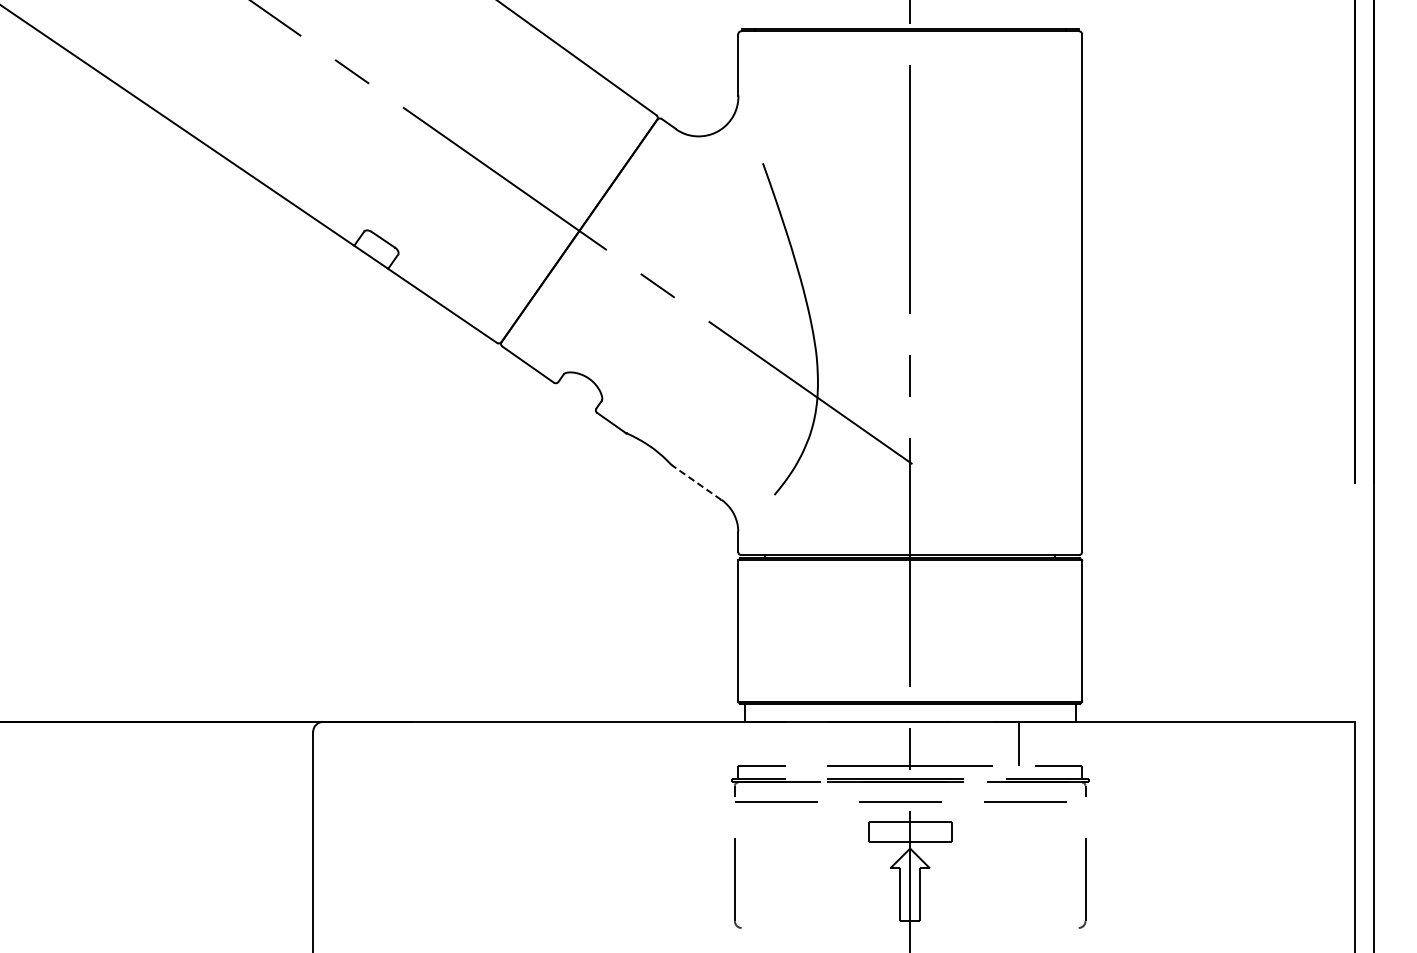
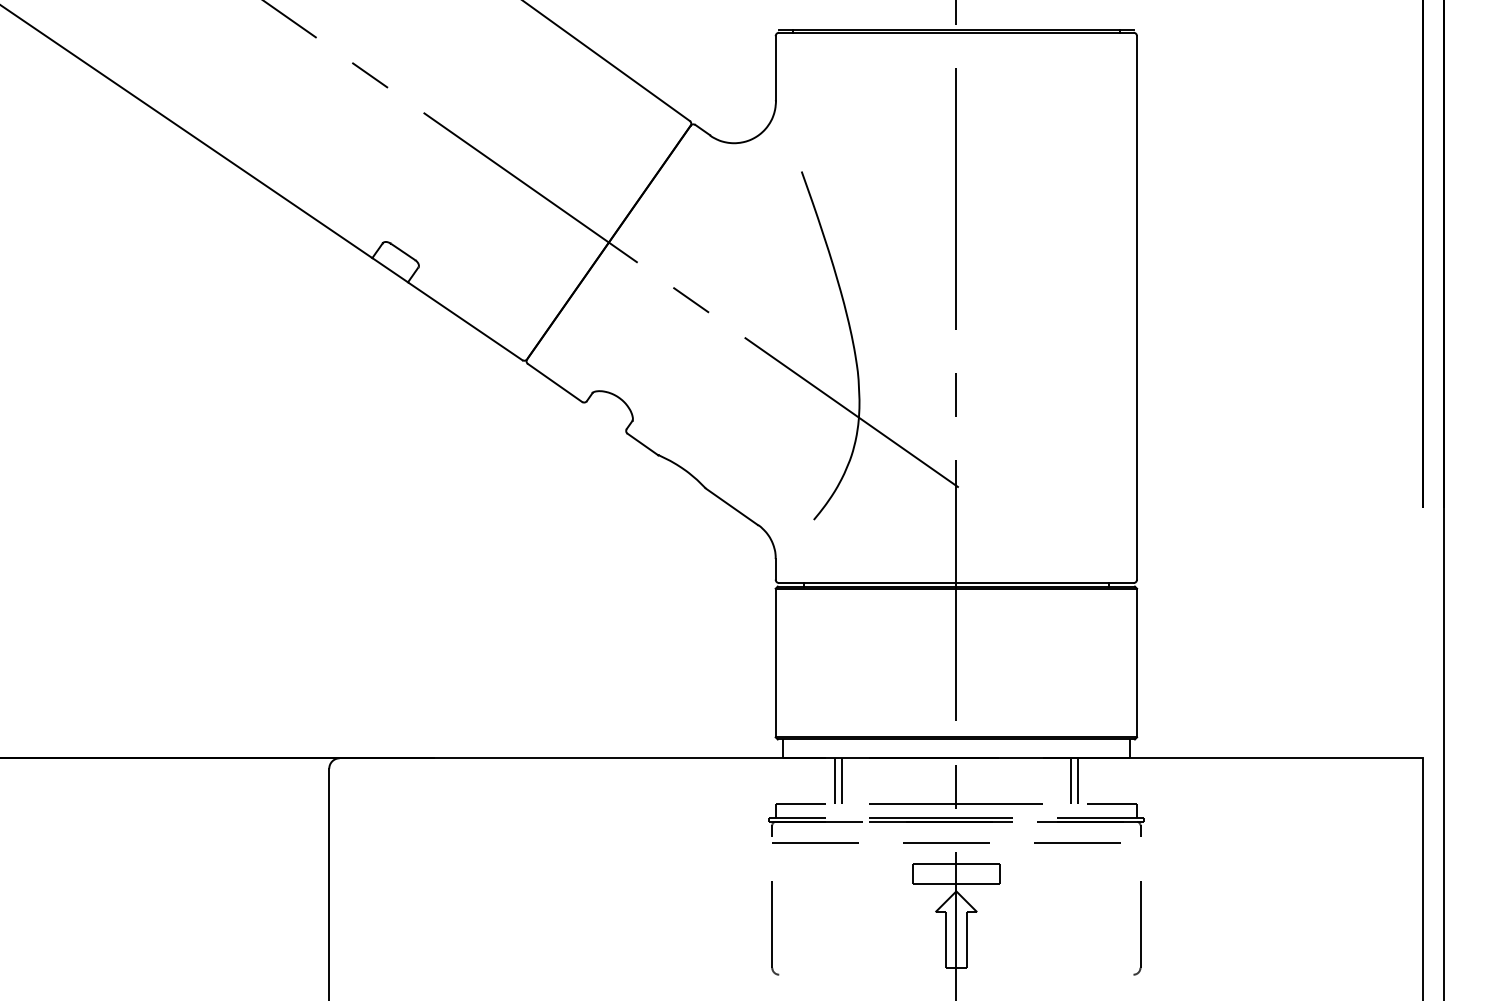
line: (696, 482) -> (731, 506), dashed -> solid
line: (794, 743) -> (834, 780), added
line: (801, 743) -> (842, 780), added
line: (1025, 743) -> (1077, 780), added

